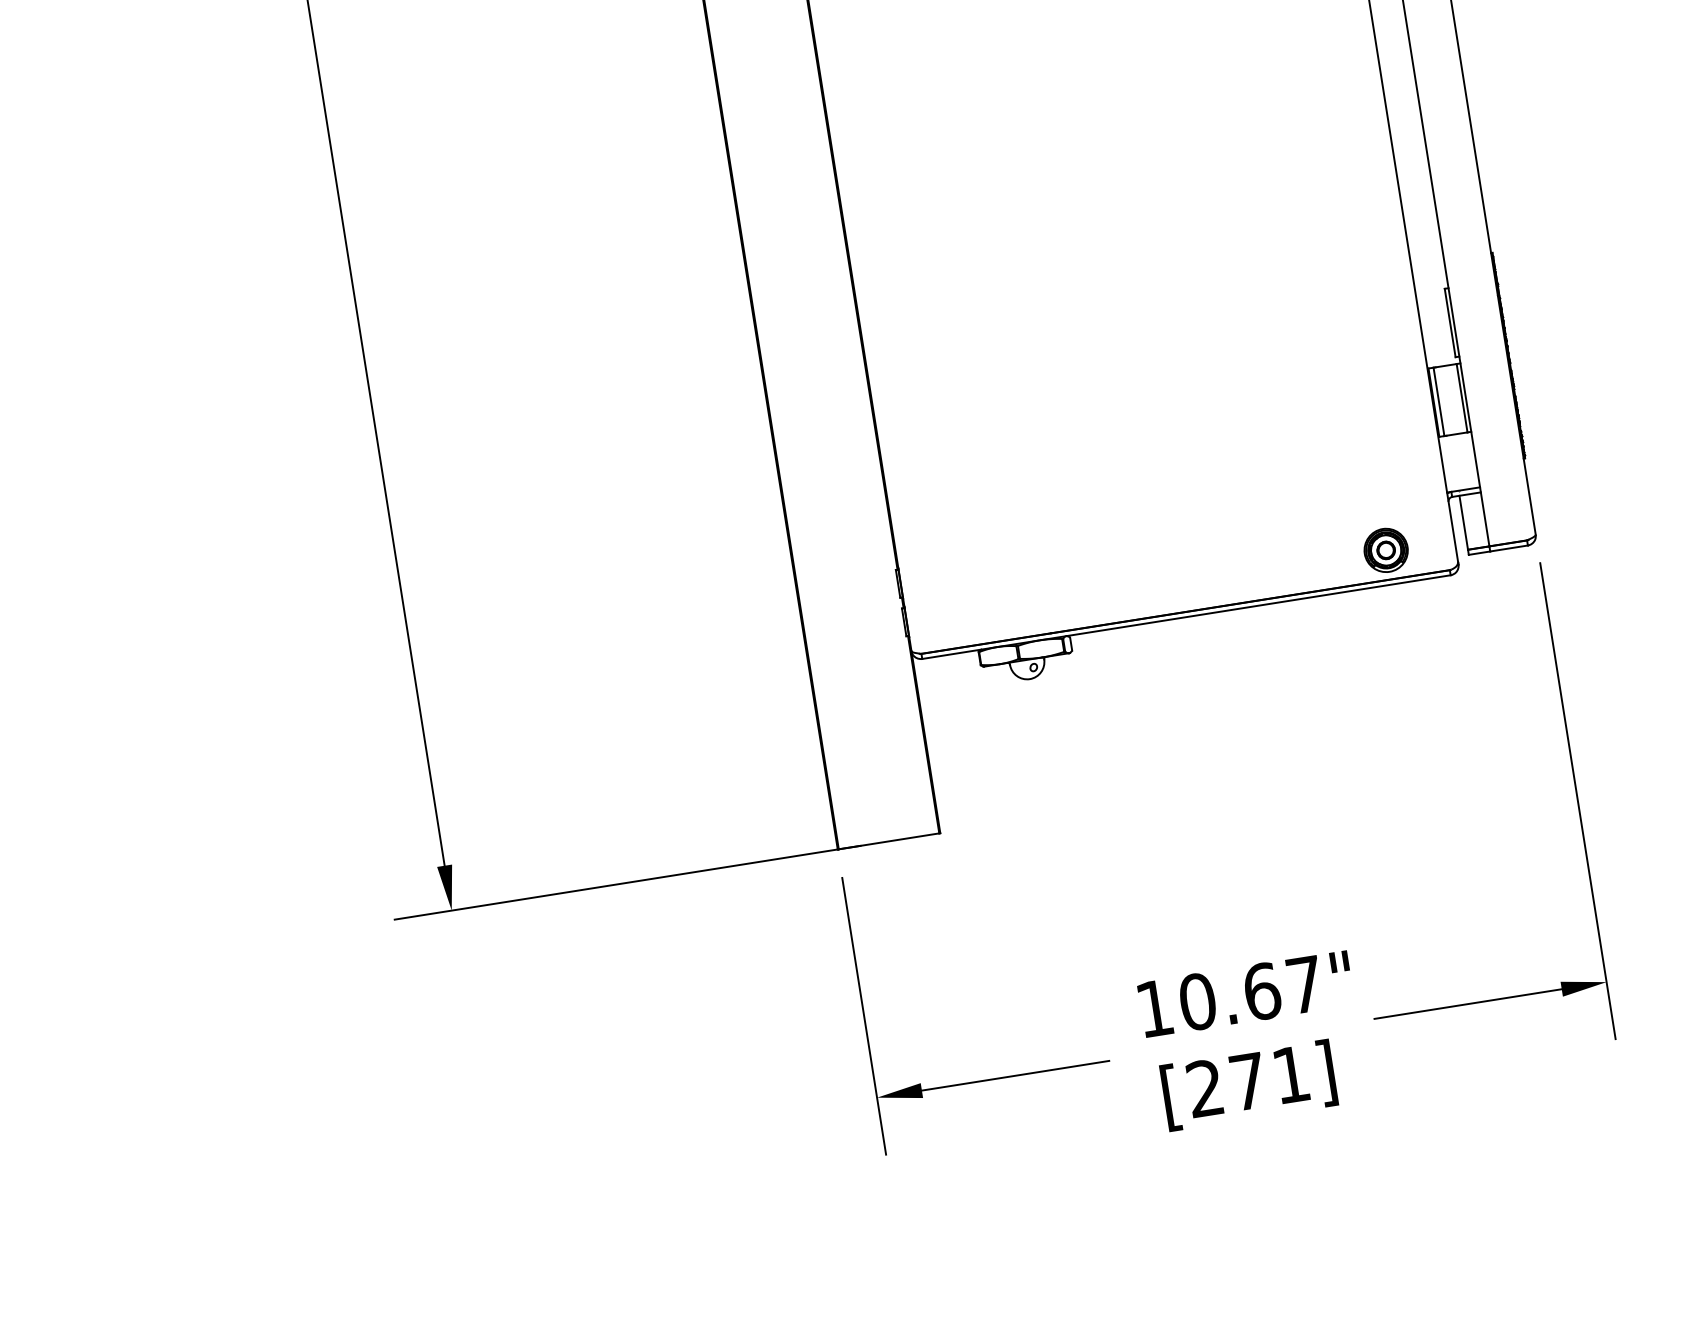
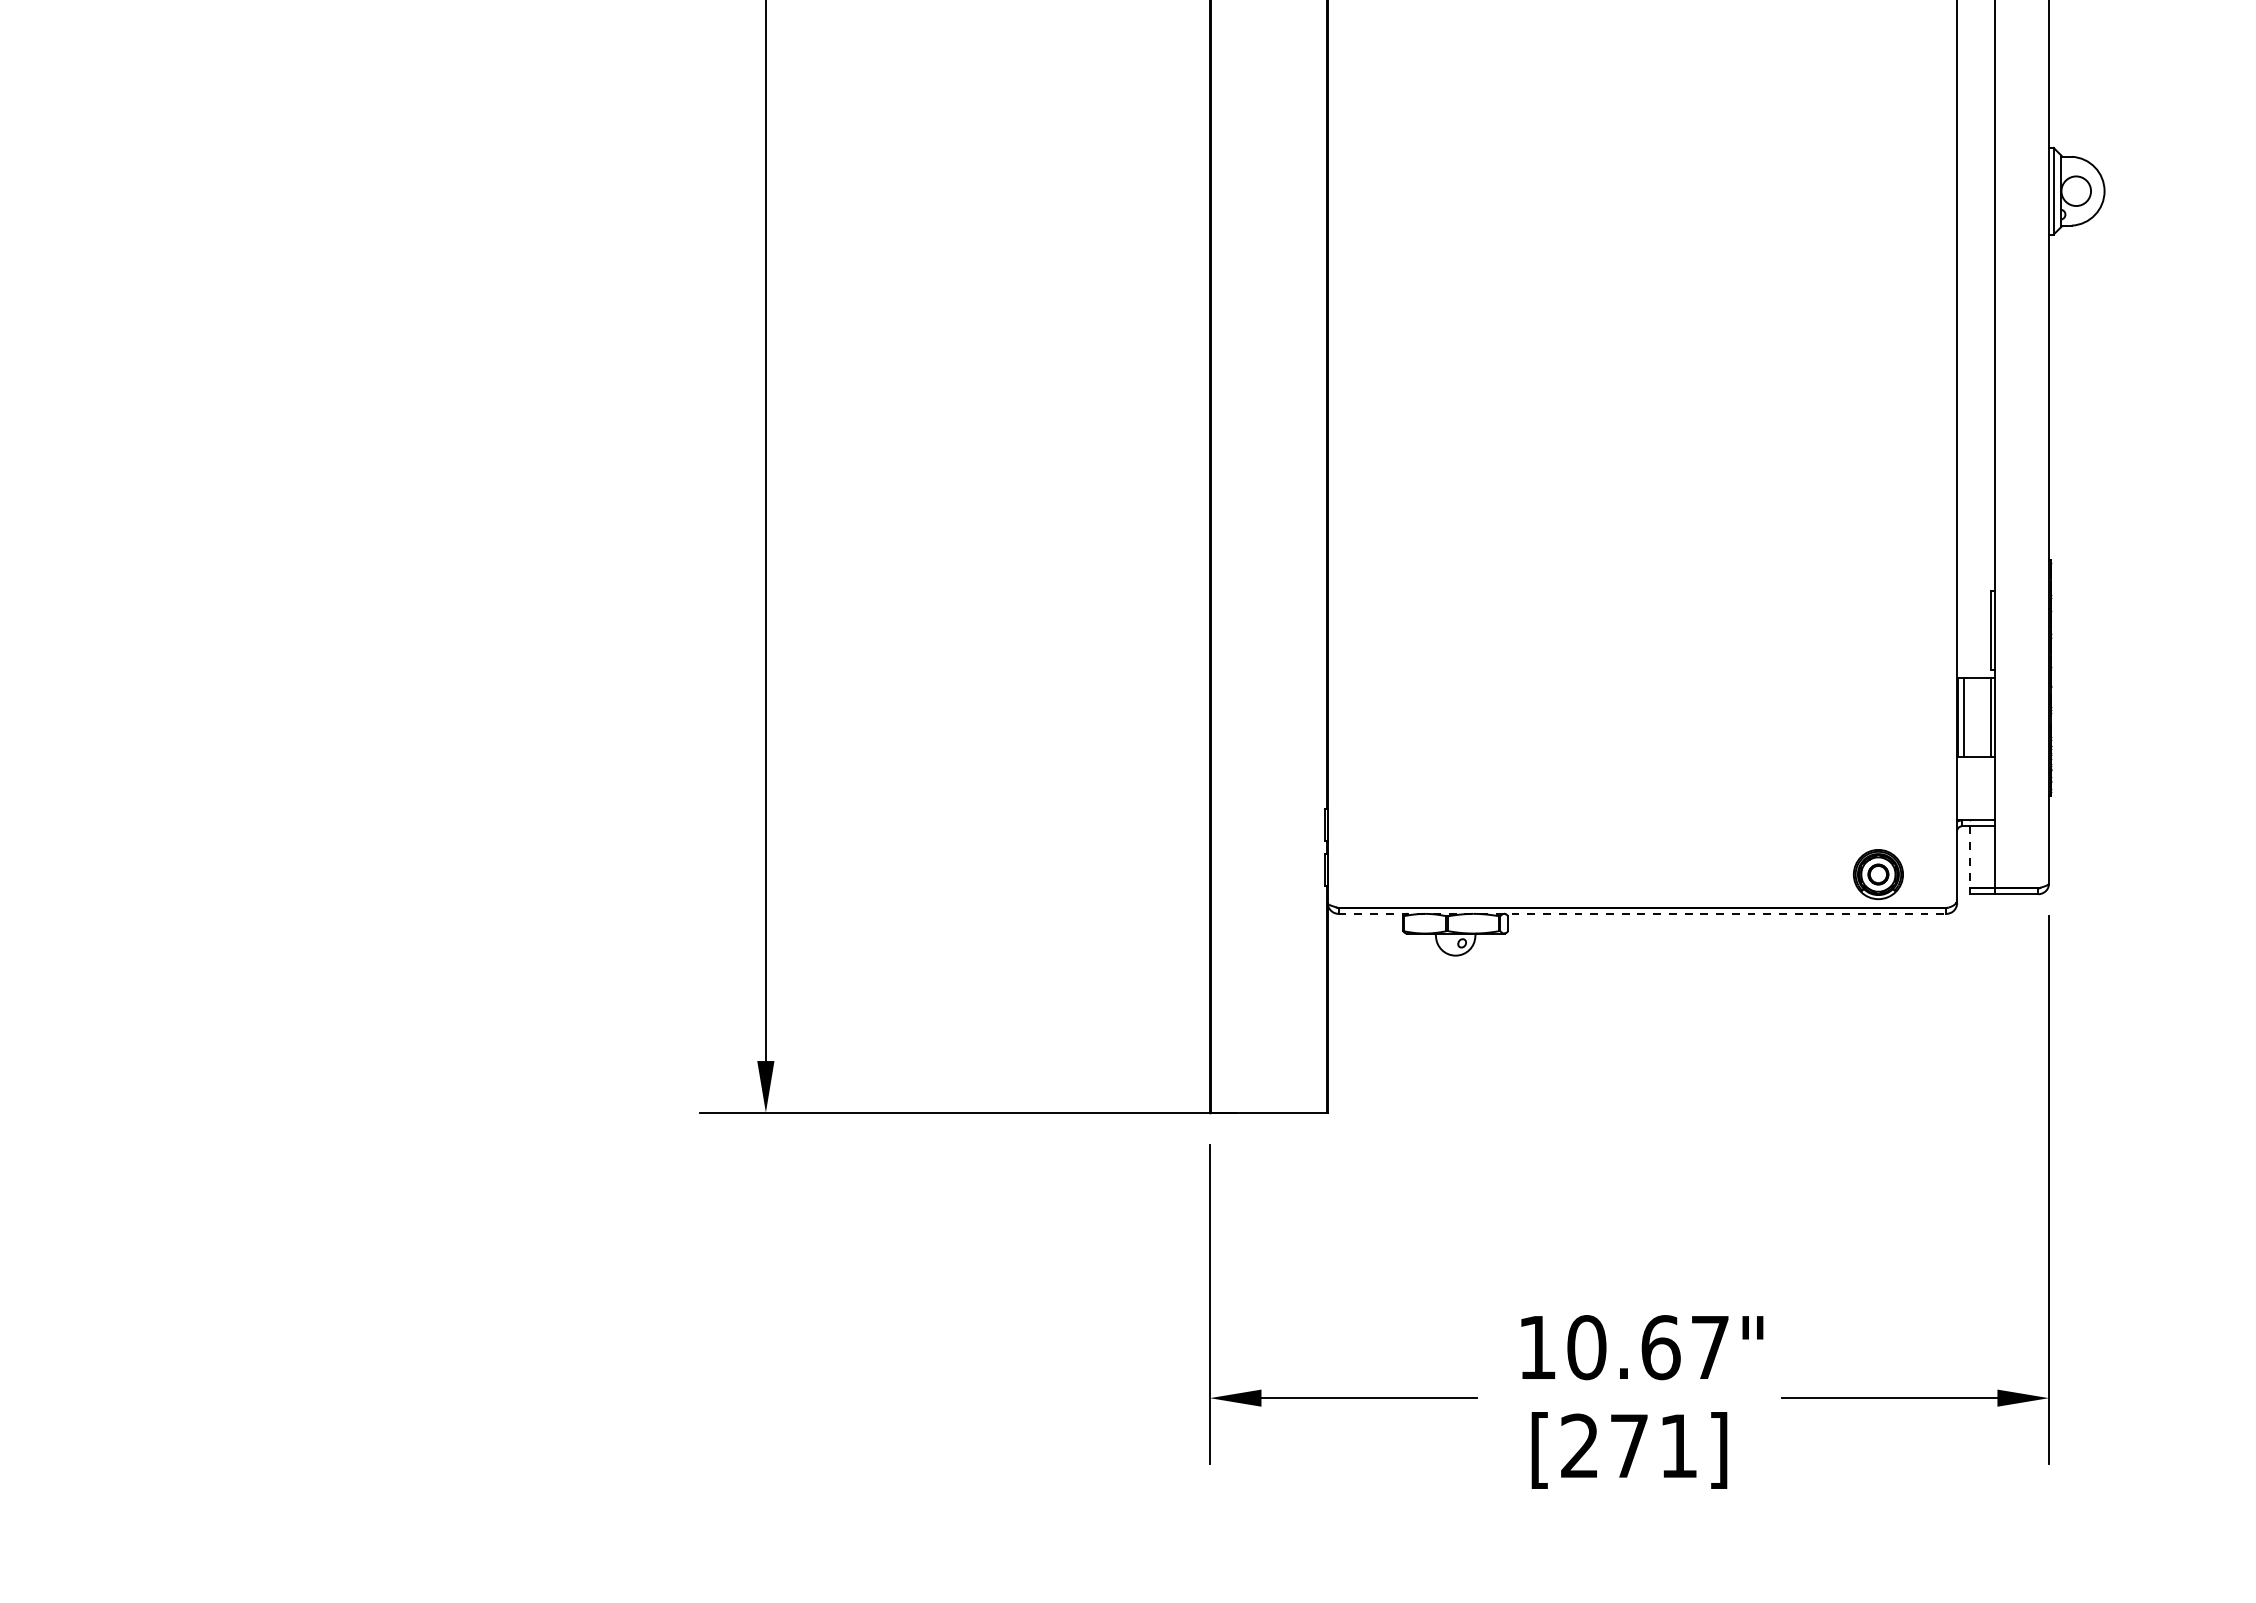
line: (1463, 522) -> (1970, 857), solid -> dashed
line: (1186, 616) -> (1642, 913), solid -> dashed

